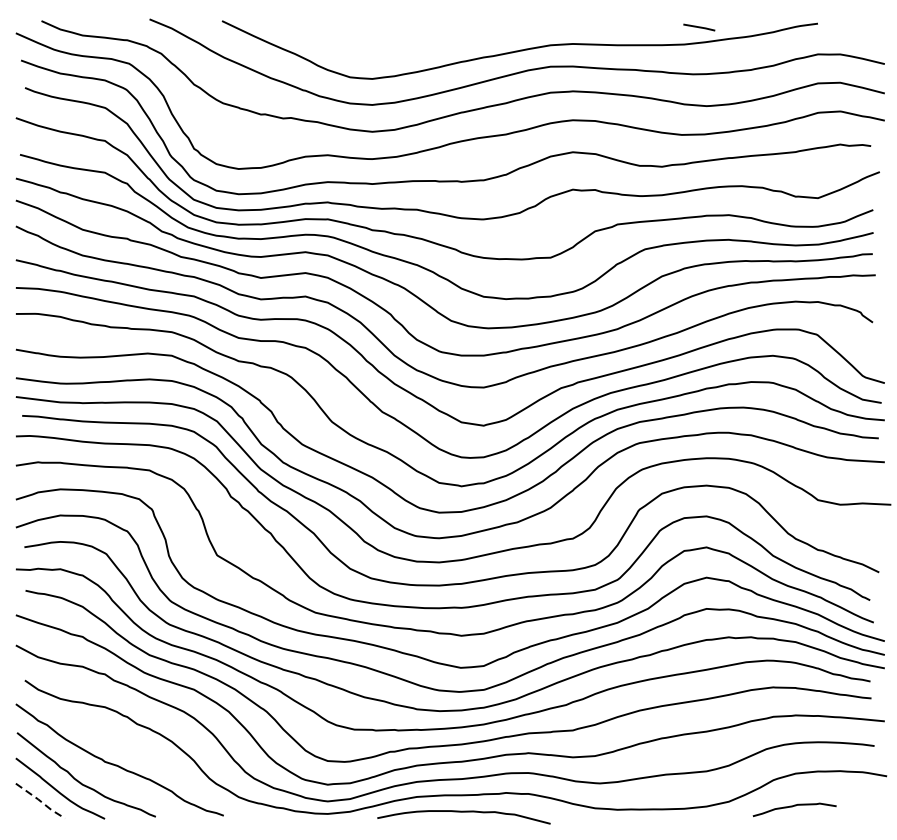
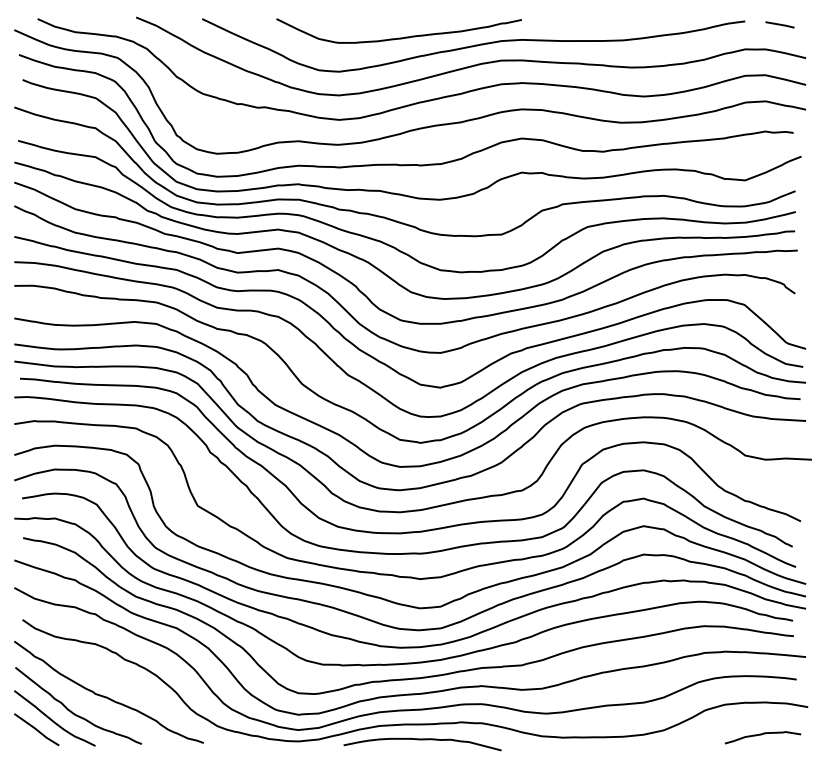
line: (698, 27) -> (779, 24), moved
curve: (437, 41) -> (398, 37), added
line: (40, 800) -> (36, 729), dashed -> solid
curve: (793, 807) -> (761, 735), moved

